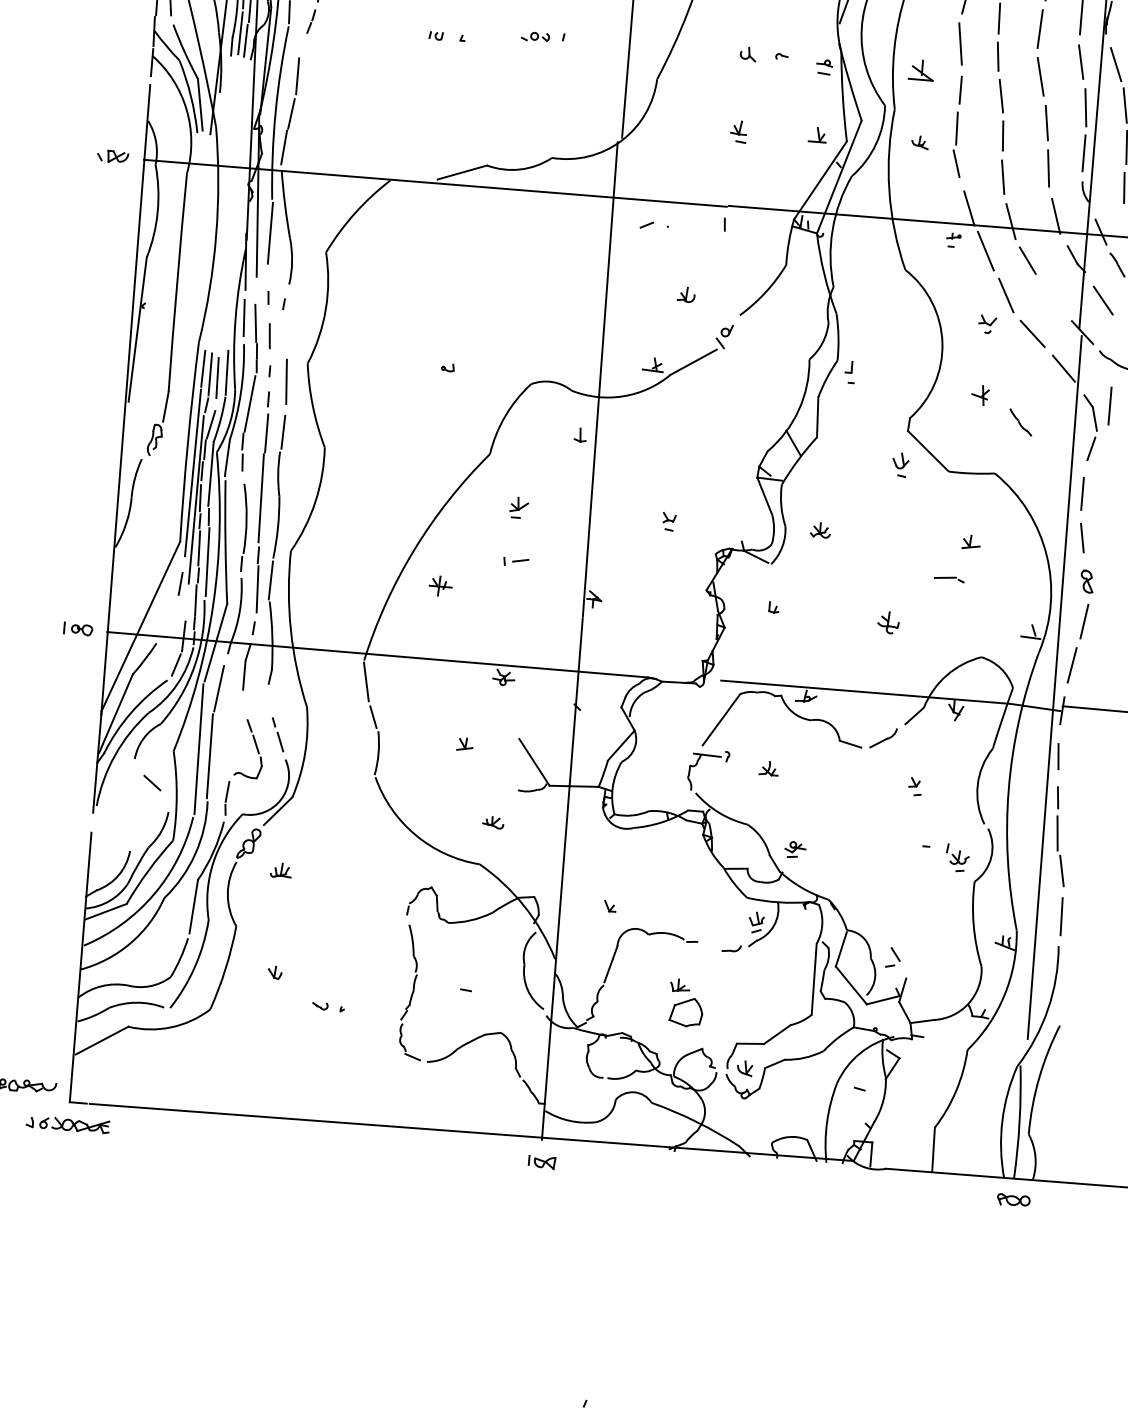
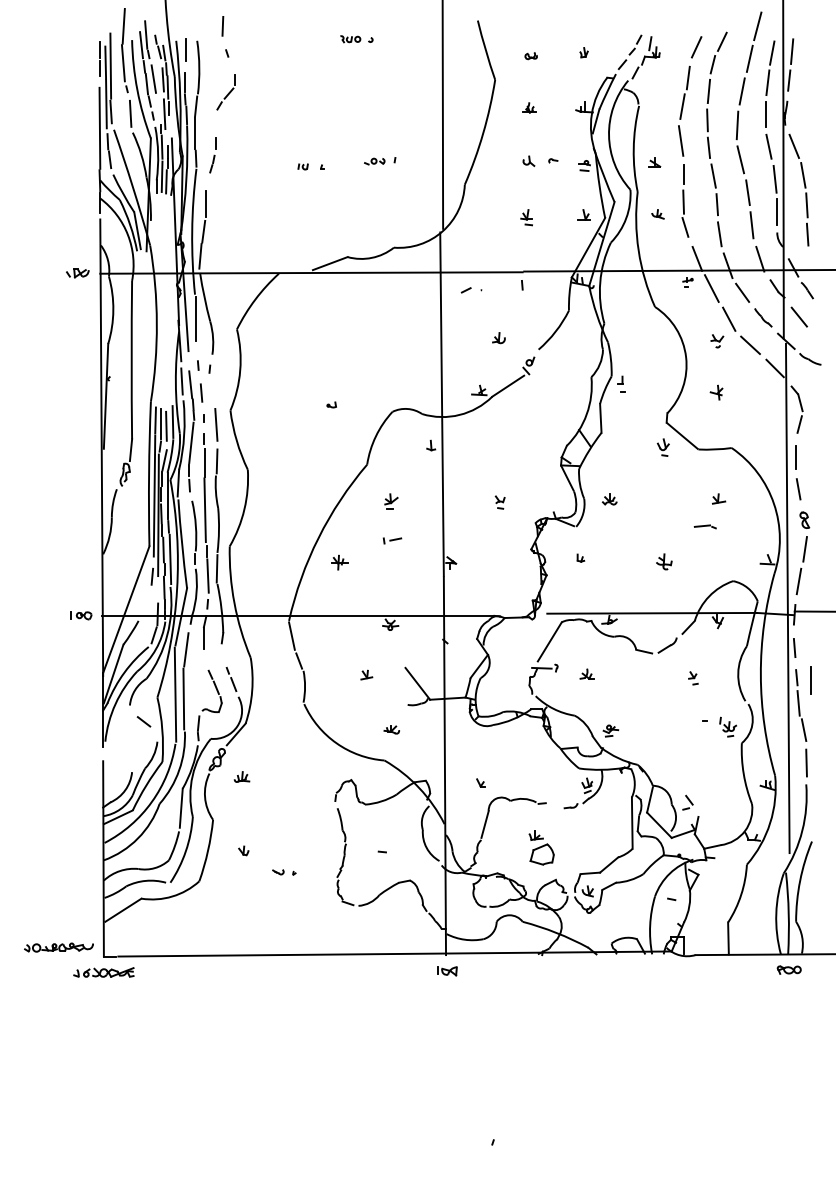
part: (921, 70) -> (654, 162), size x0.62
line: (1109, 405) -> (810, 680), moved
part: (1021, 422) -> (763, 317), moved

